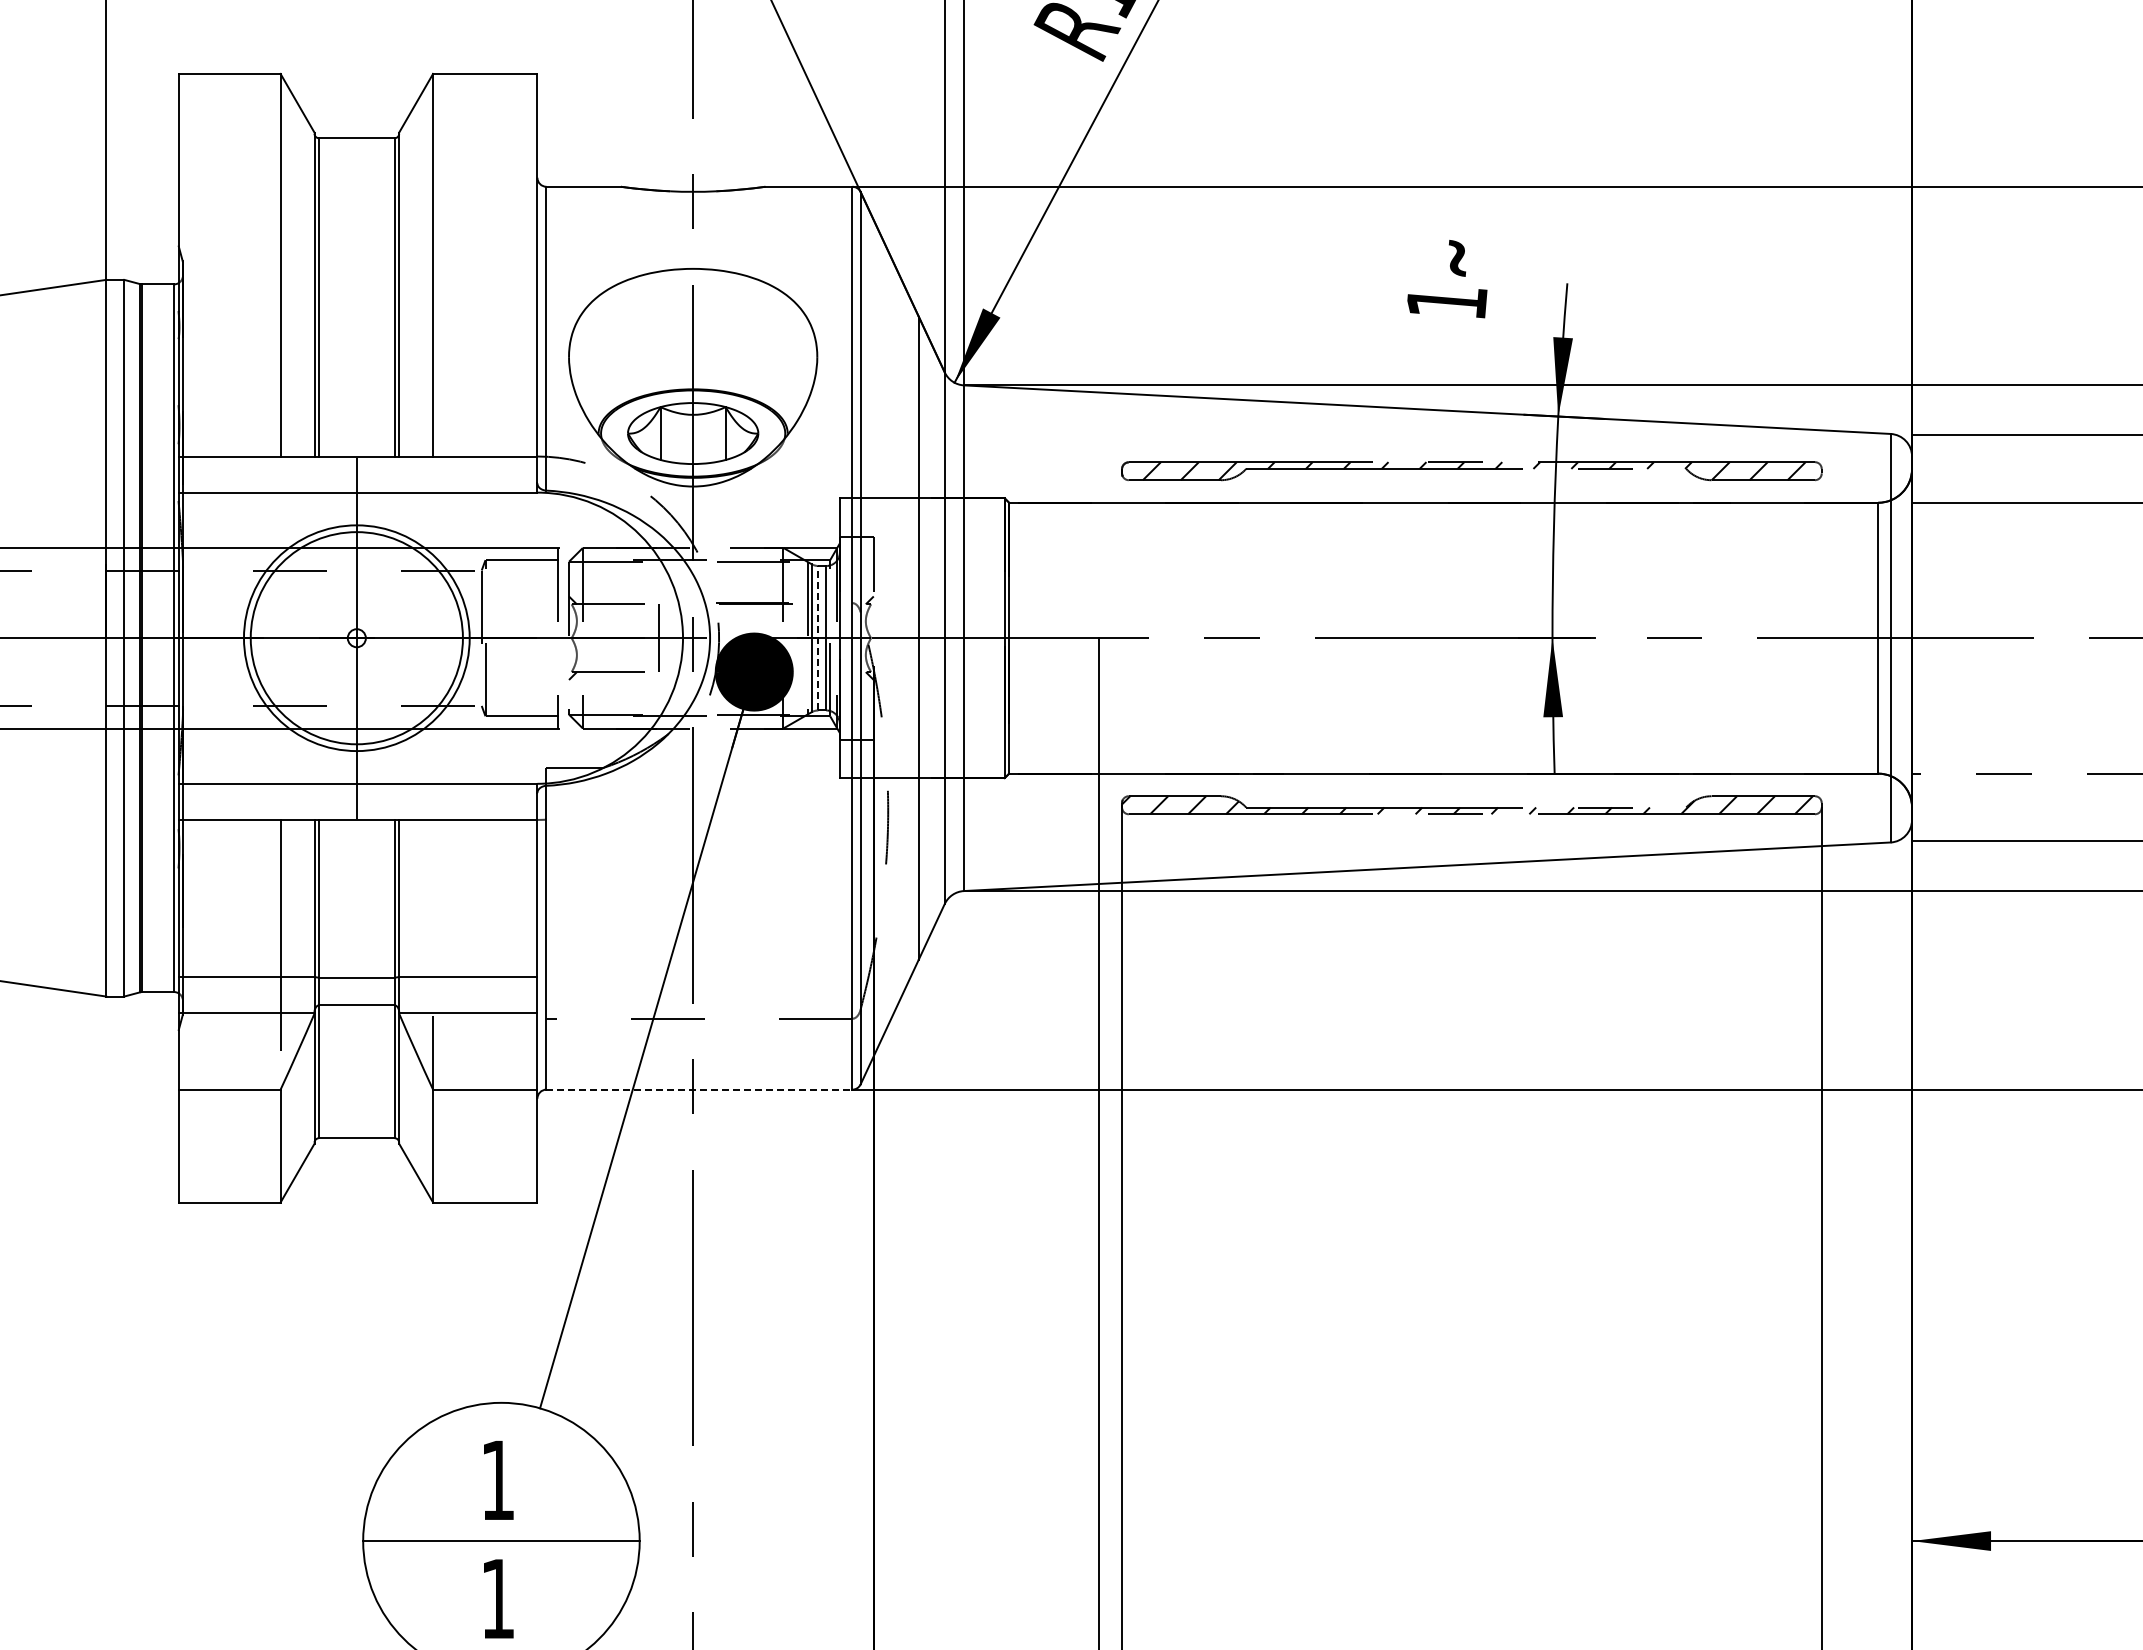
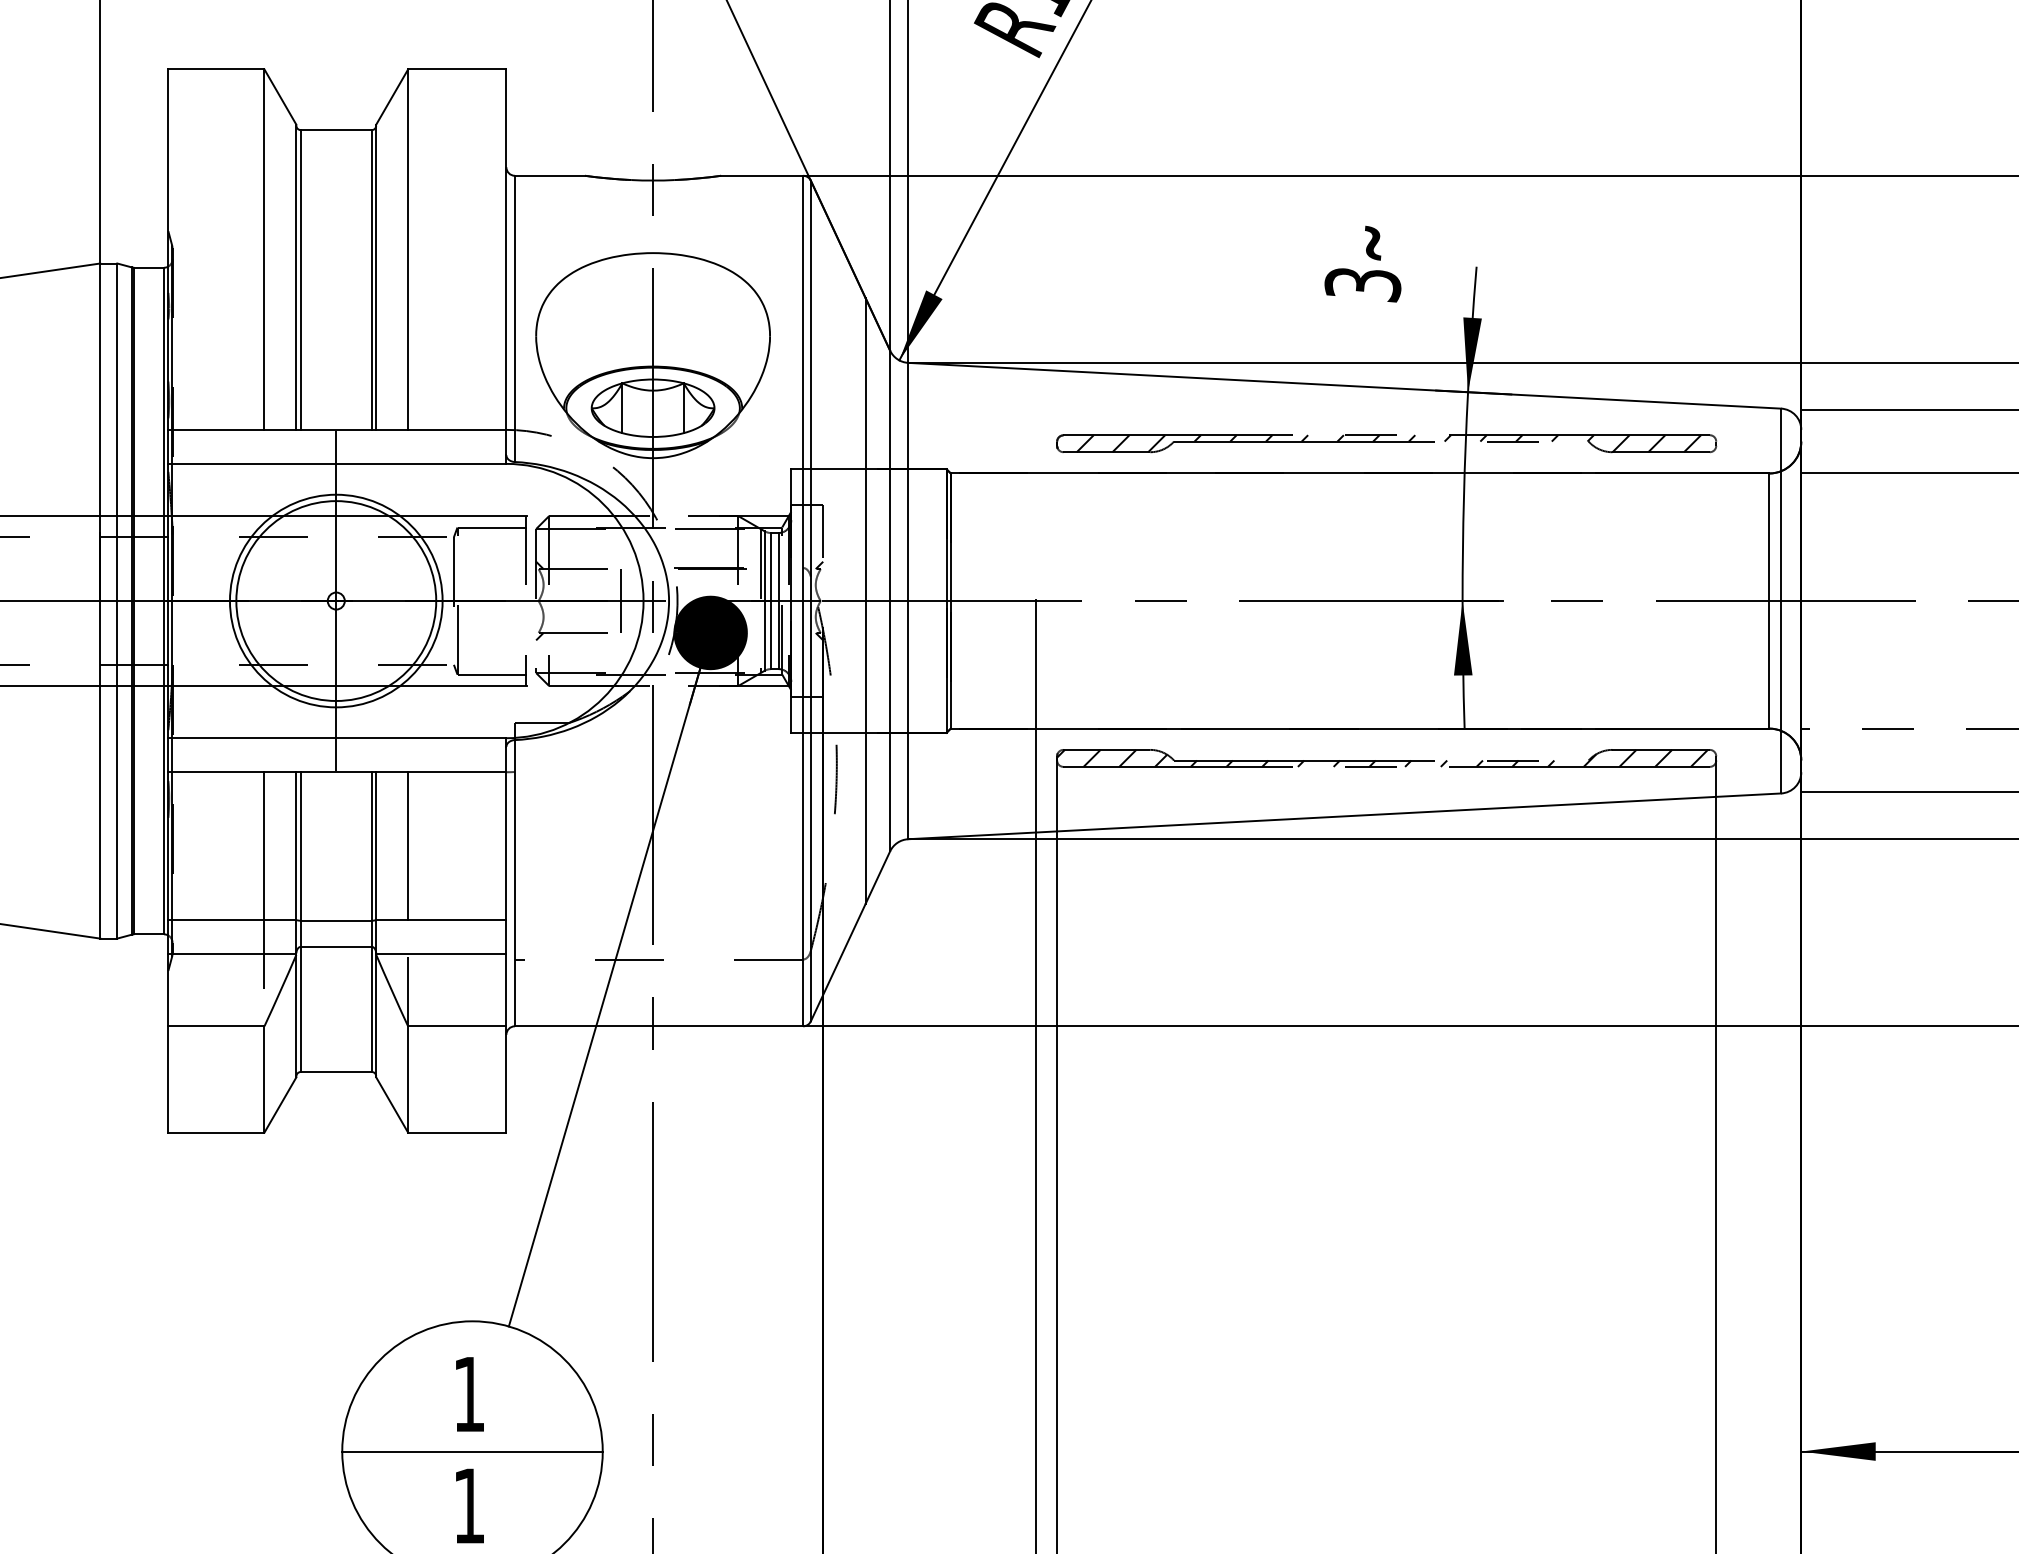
text: (1446, 303) -> (1362, 285), 1 -> 3
line: (818, 637) -> (771, 600), dashed -> solid
line: (433, 897) -> (408, 845), added
line: (699, 1089) -> (659, 1026), dashed -> solid

